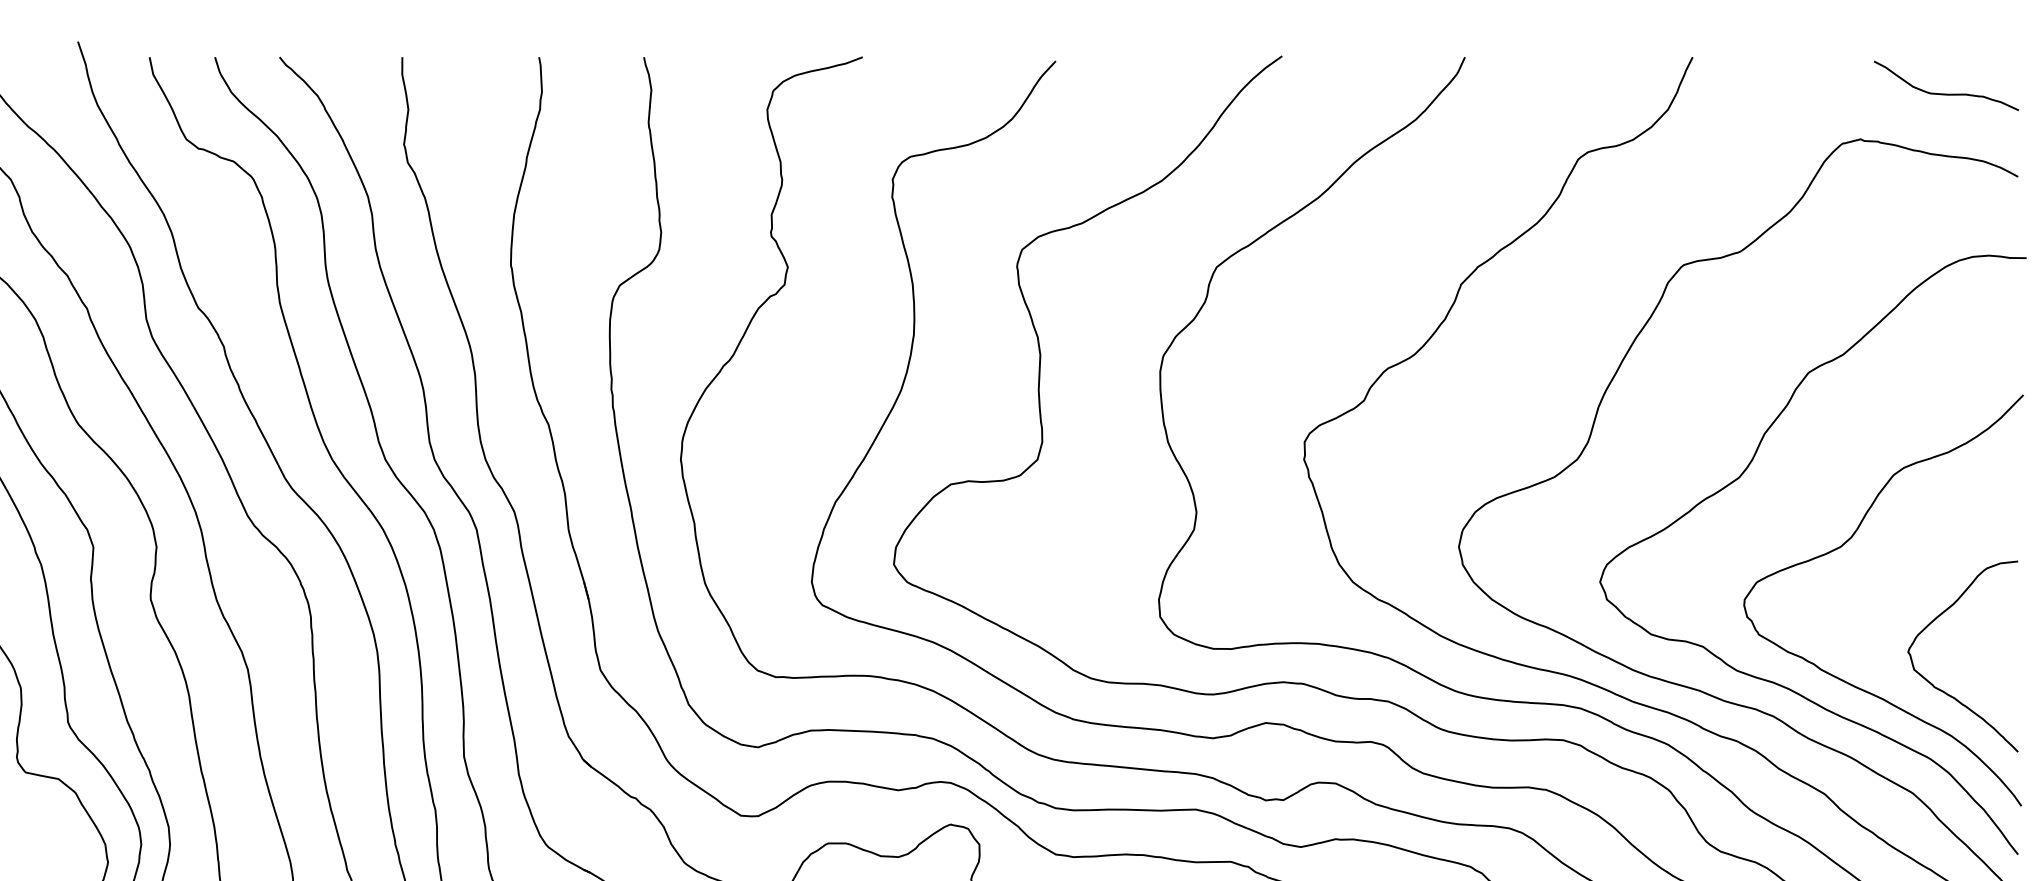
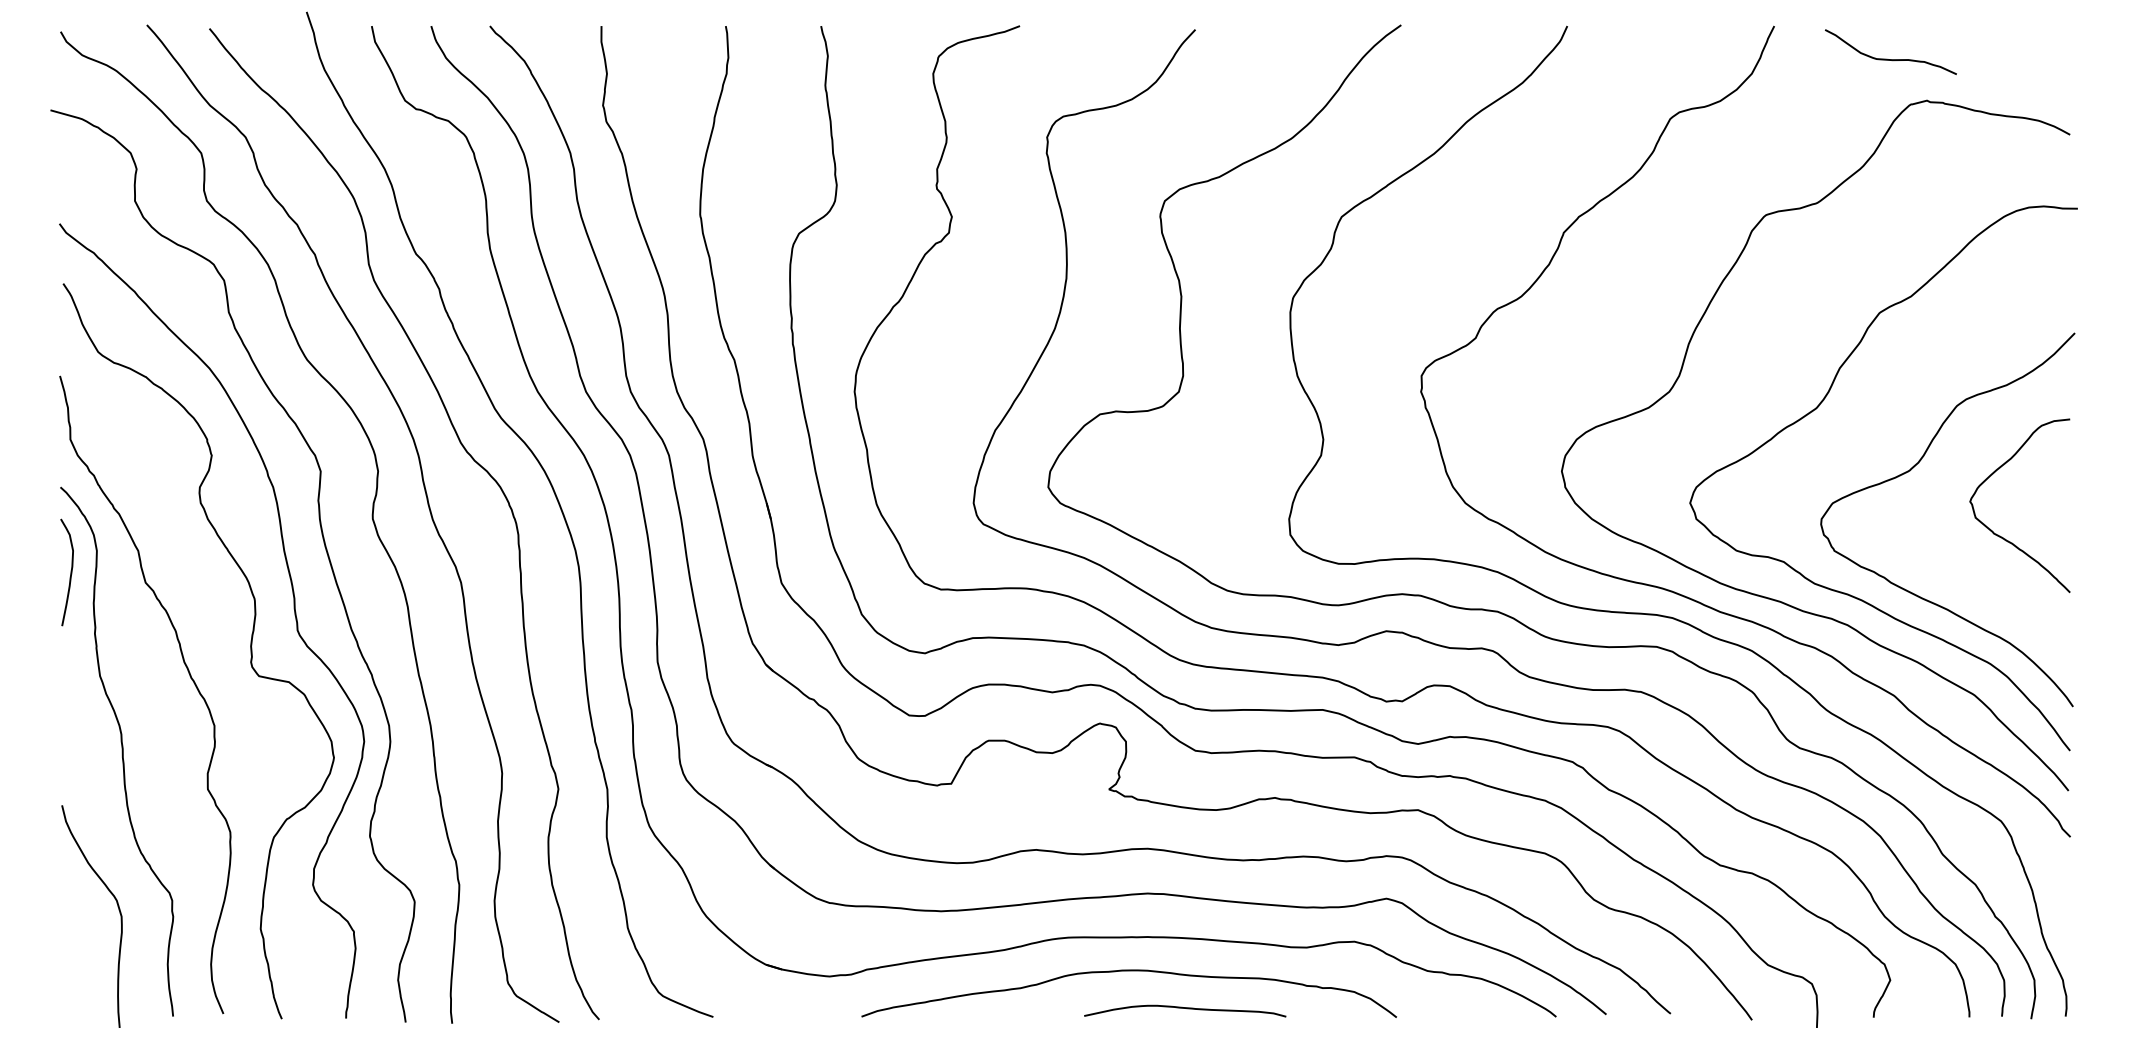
curve: (1942, 92) -> (1887, 58), moved
curve: (1941, 689) -> (2000, 535), moved

